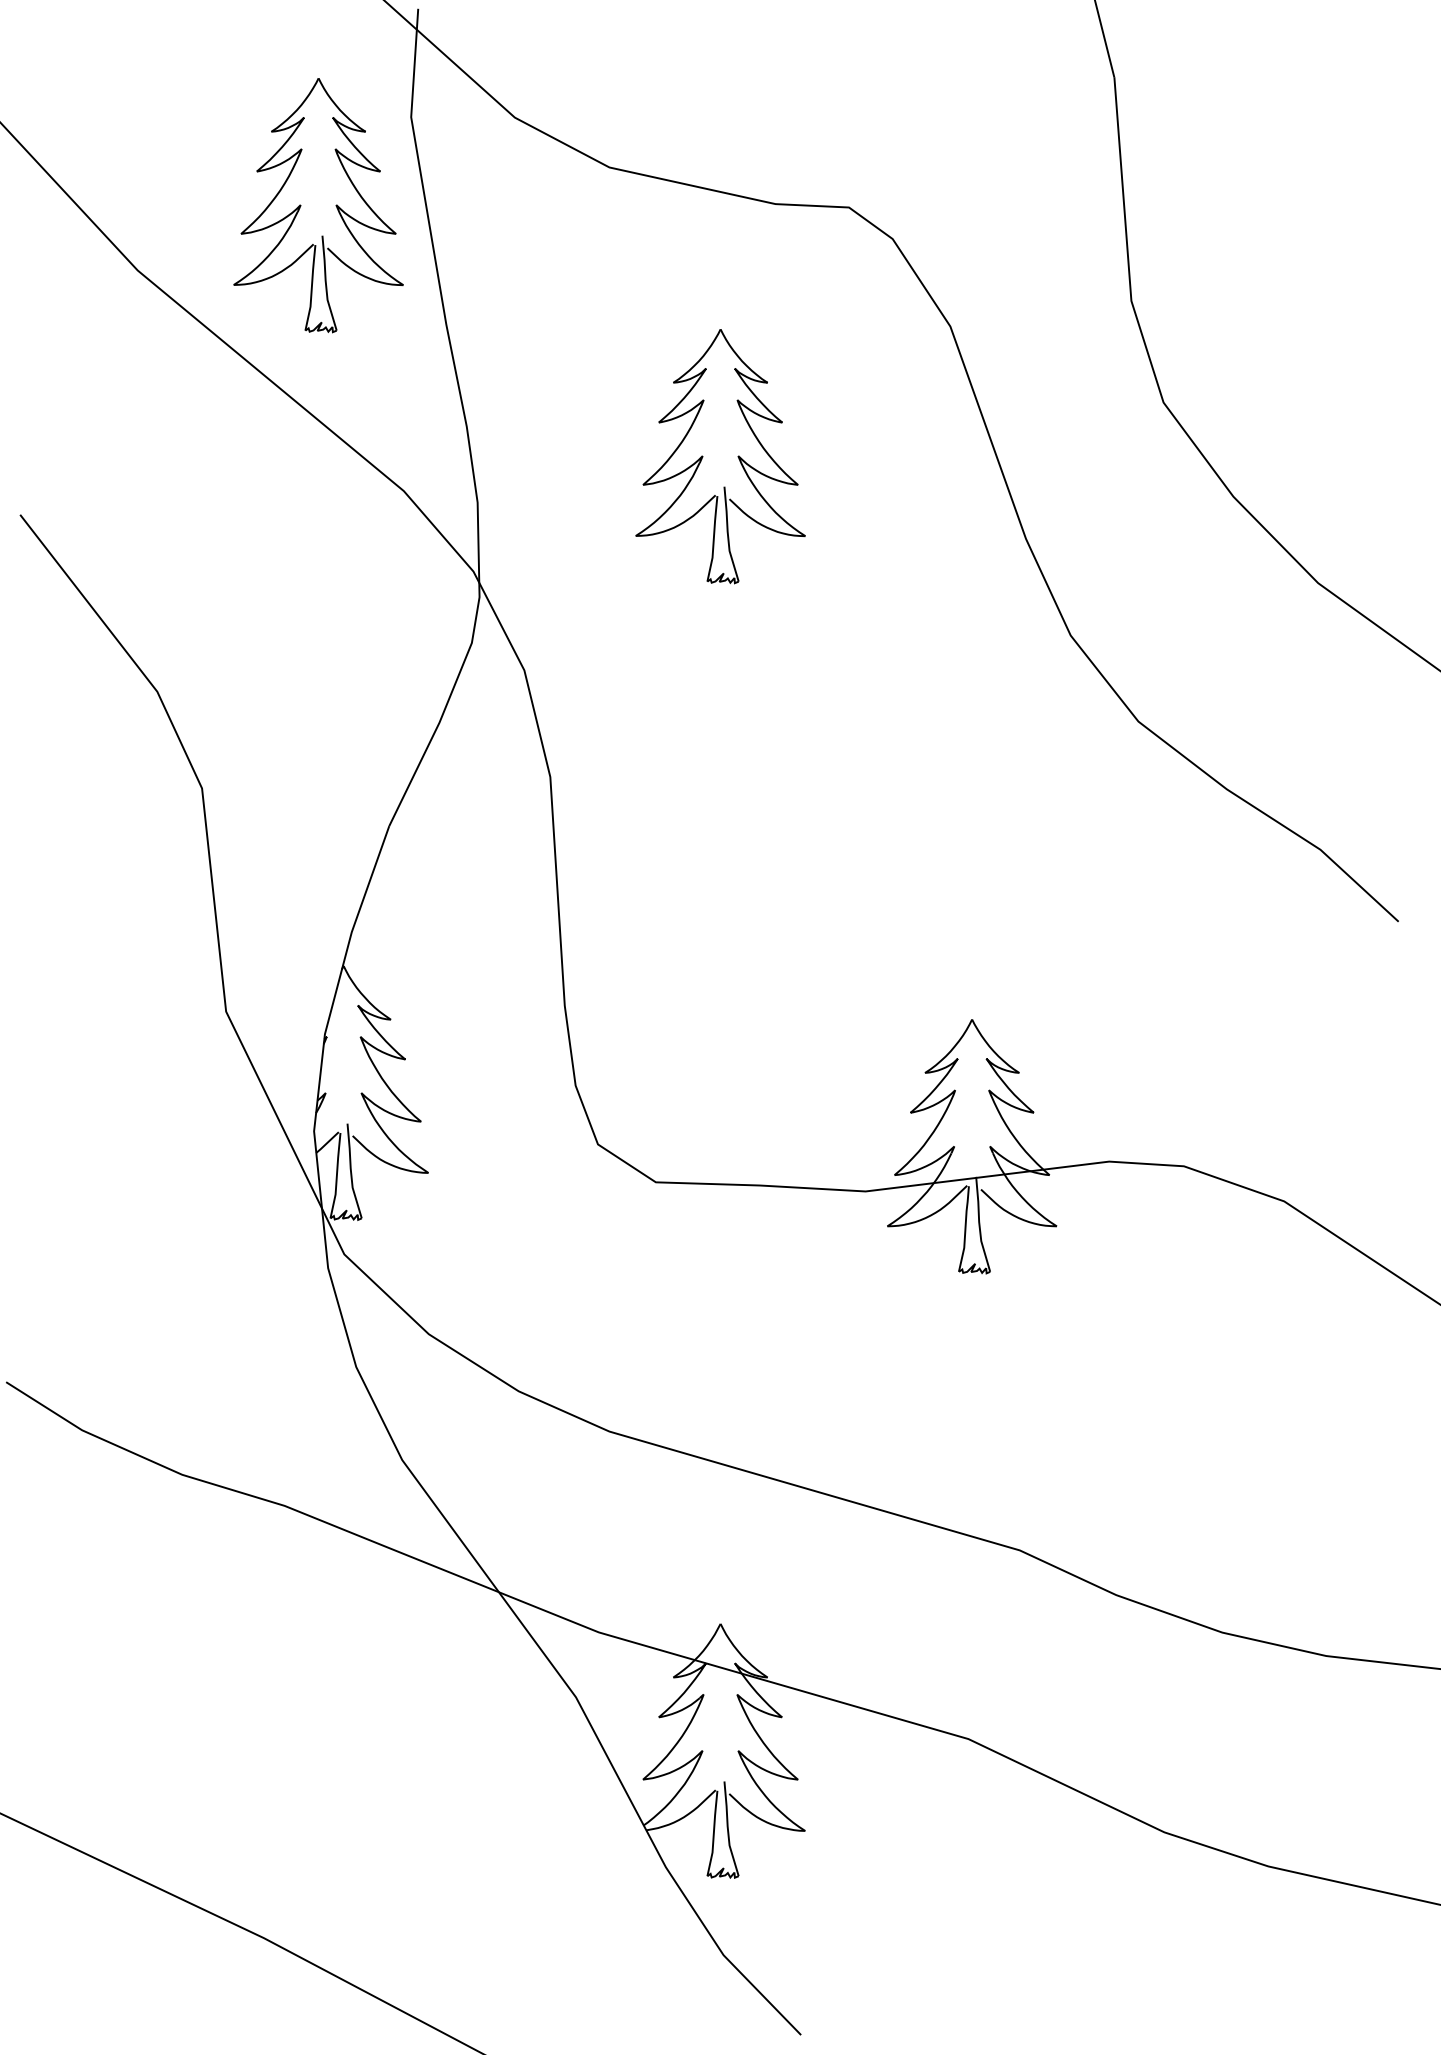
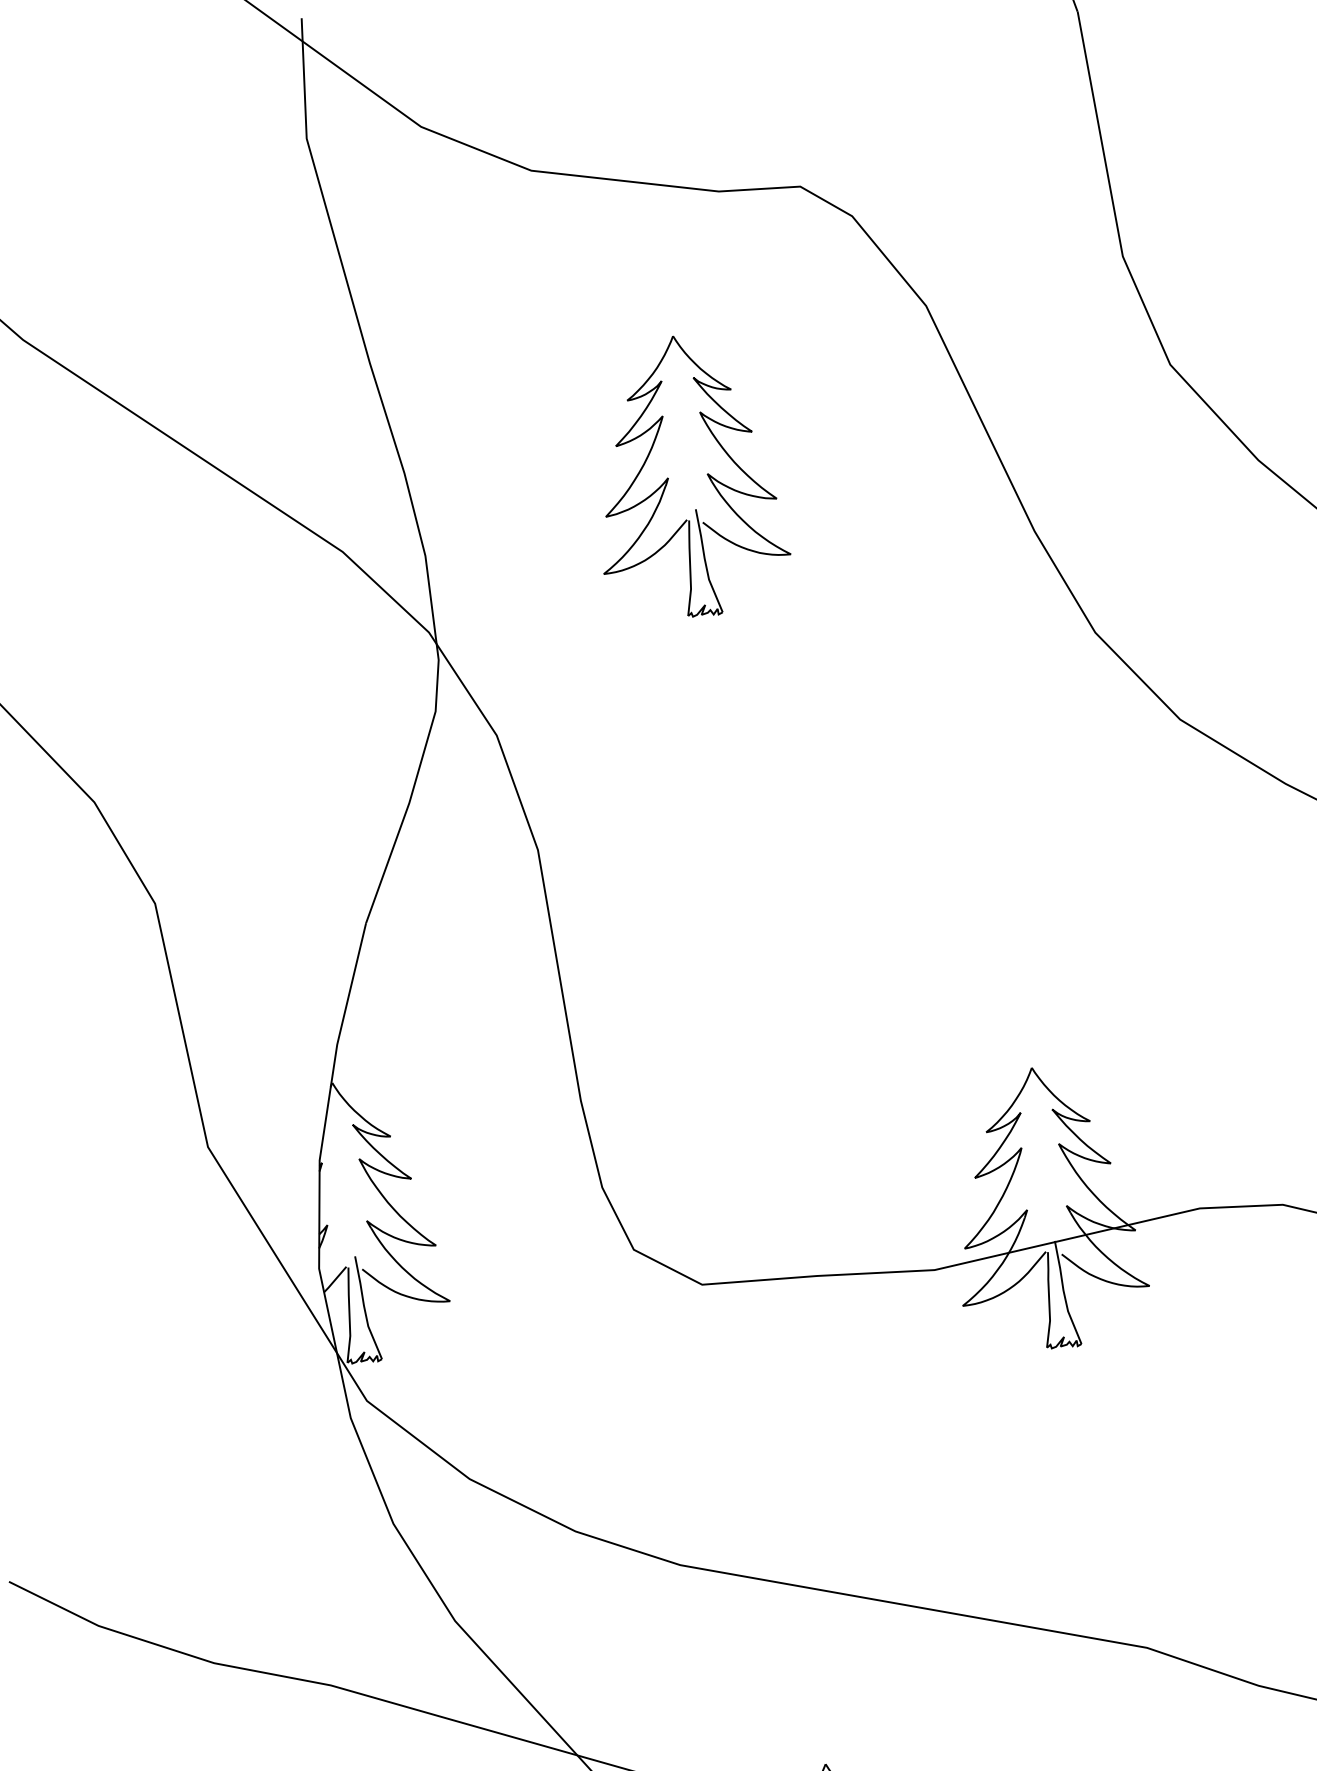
part: (301, 205) -> (196, 248), removed

